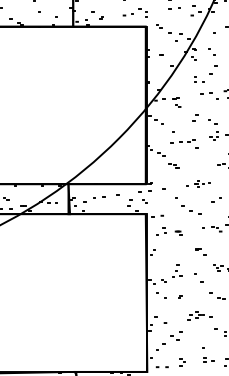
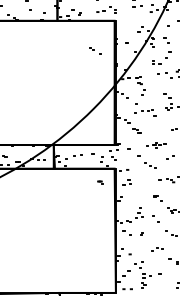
part: (163, 28) -> (95, 50), moved
part: (195, 117) -> (143, 92), moved
part: (191, 209) -> (150, 164), size x0.7
part: (178, 232) -> (100, 182), moved
part: (199, 315) -> (156, 248), size x0.6
part: (208, 359) -> (146, 275), moved

